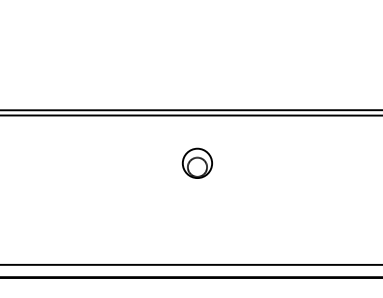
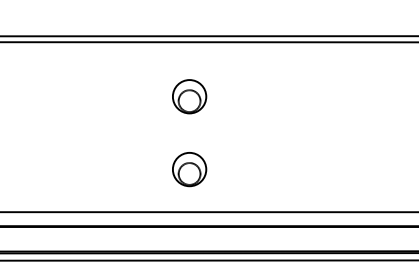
part: (196, 226) -> (188, 168), added

